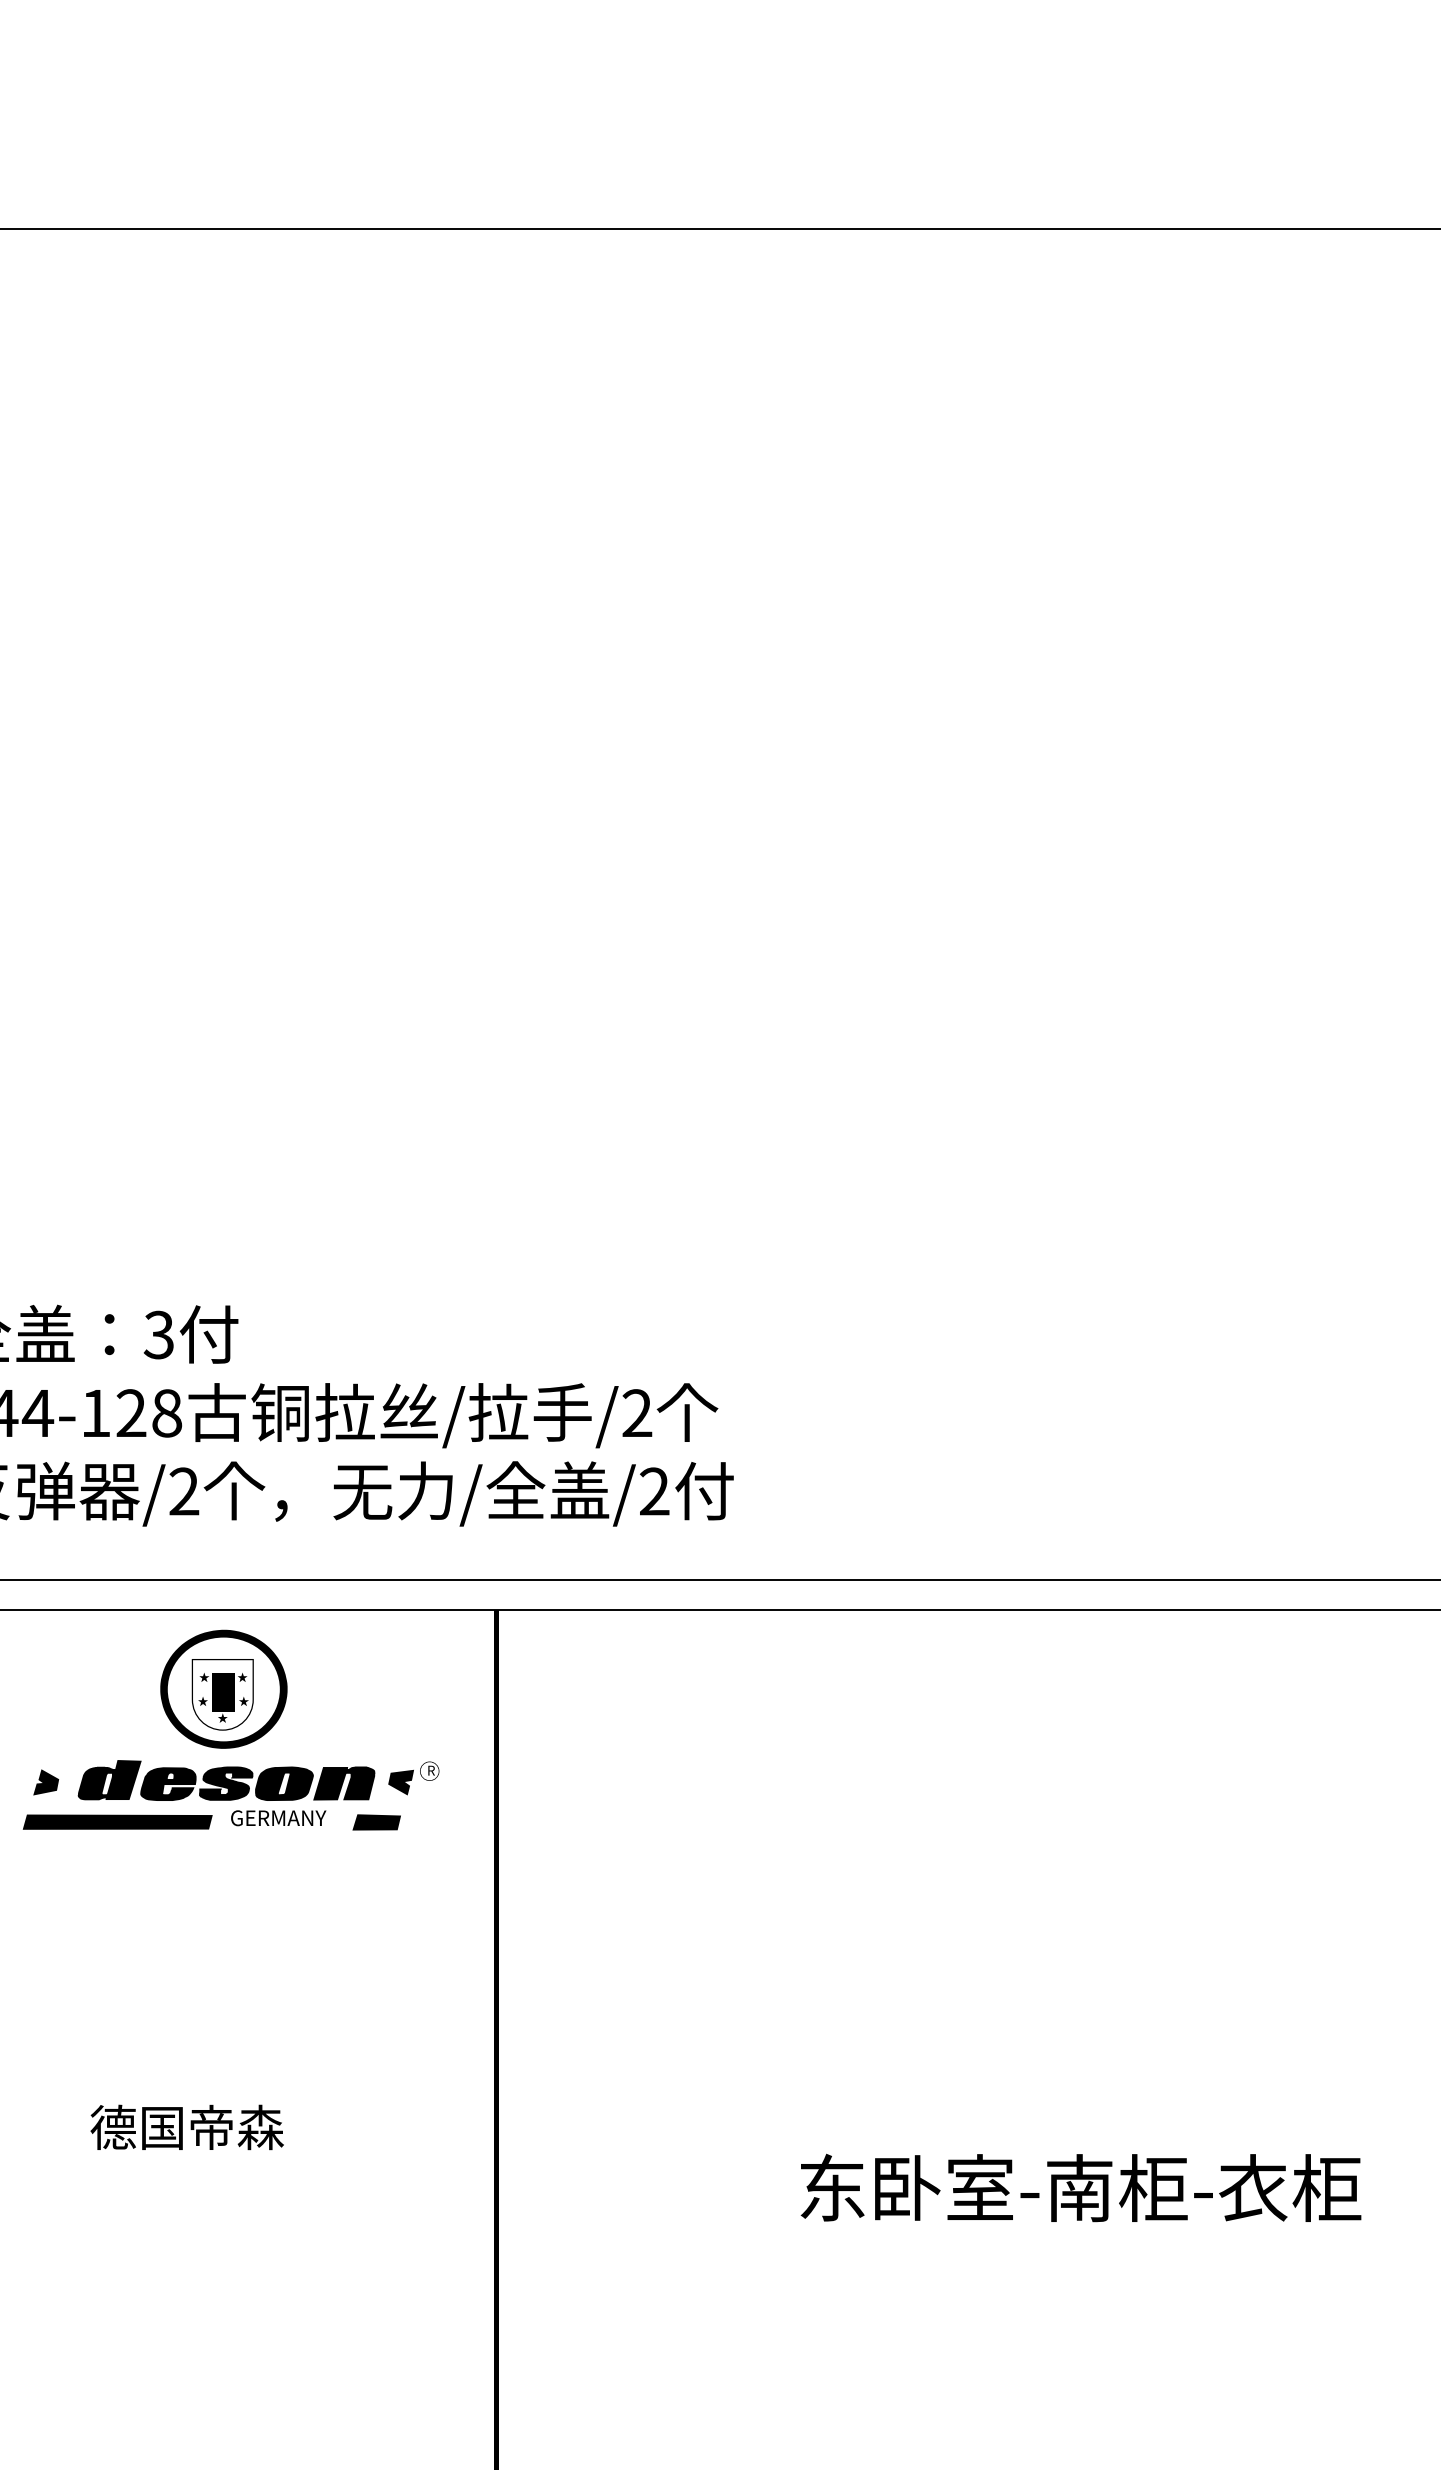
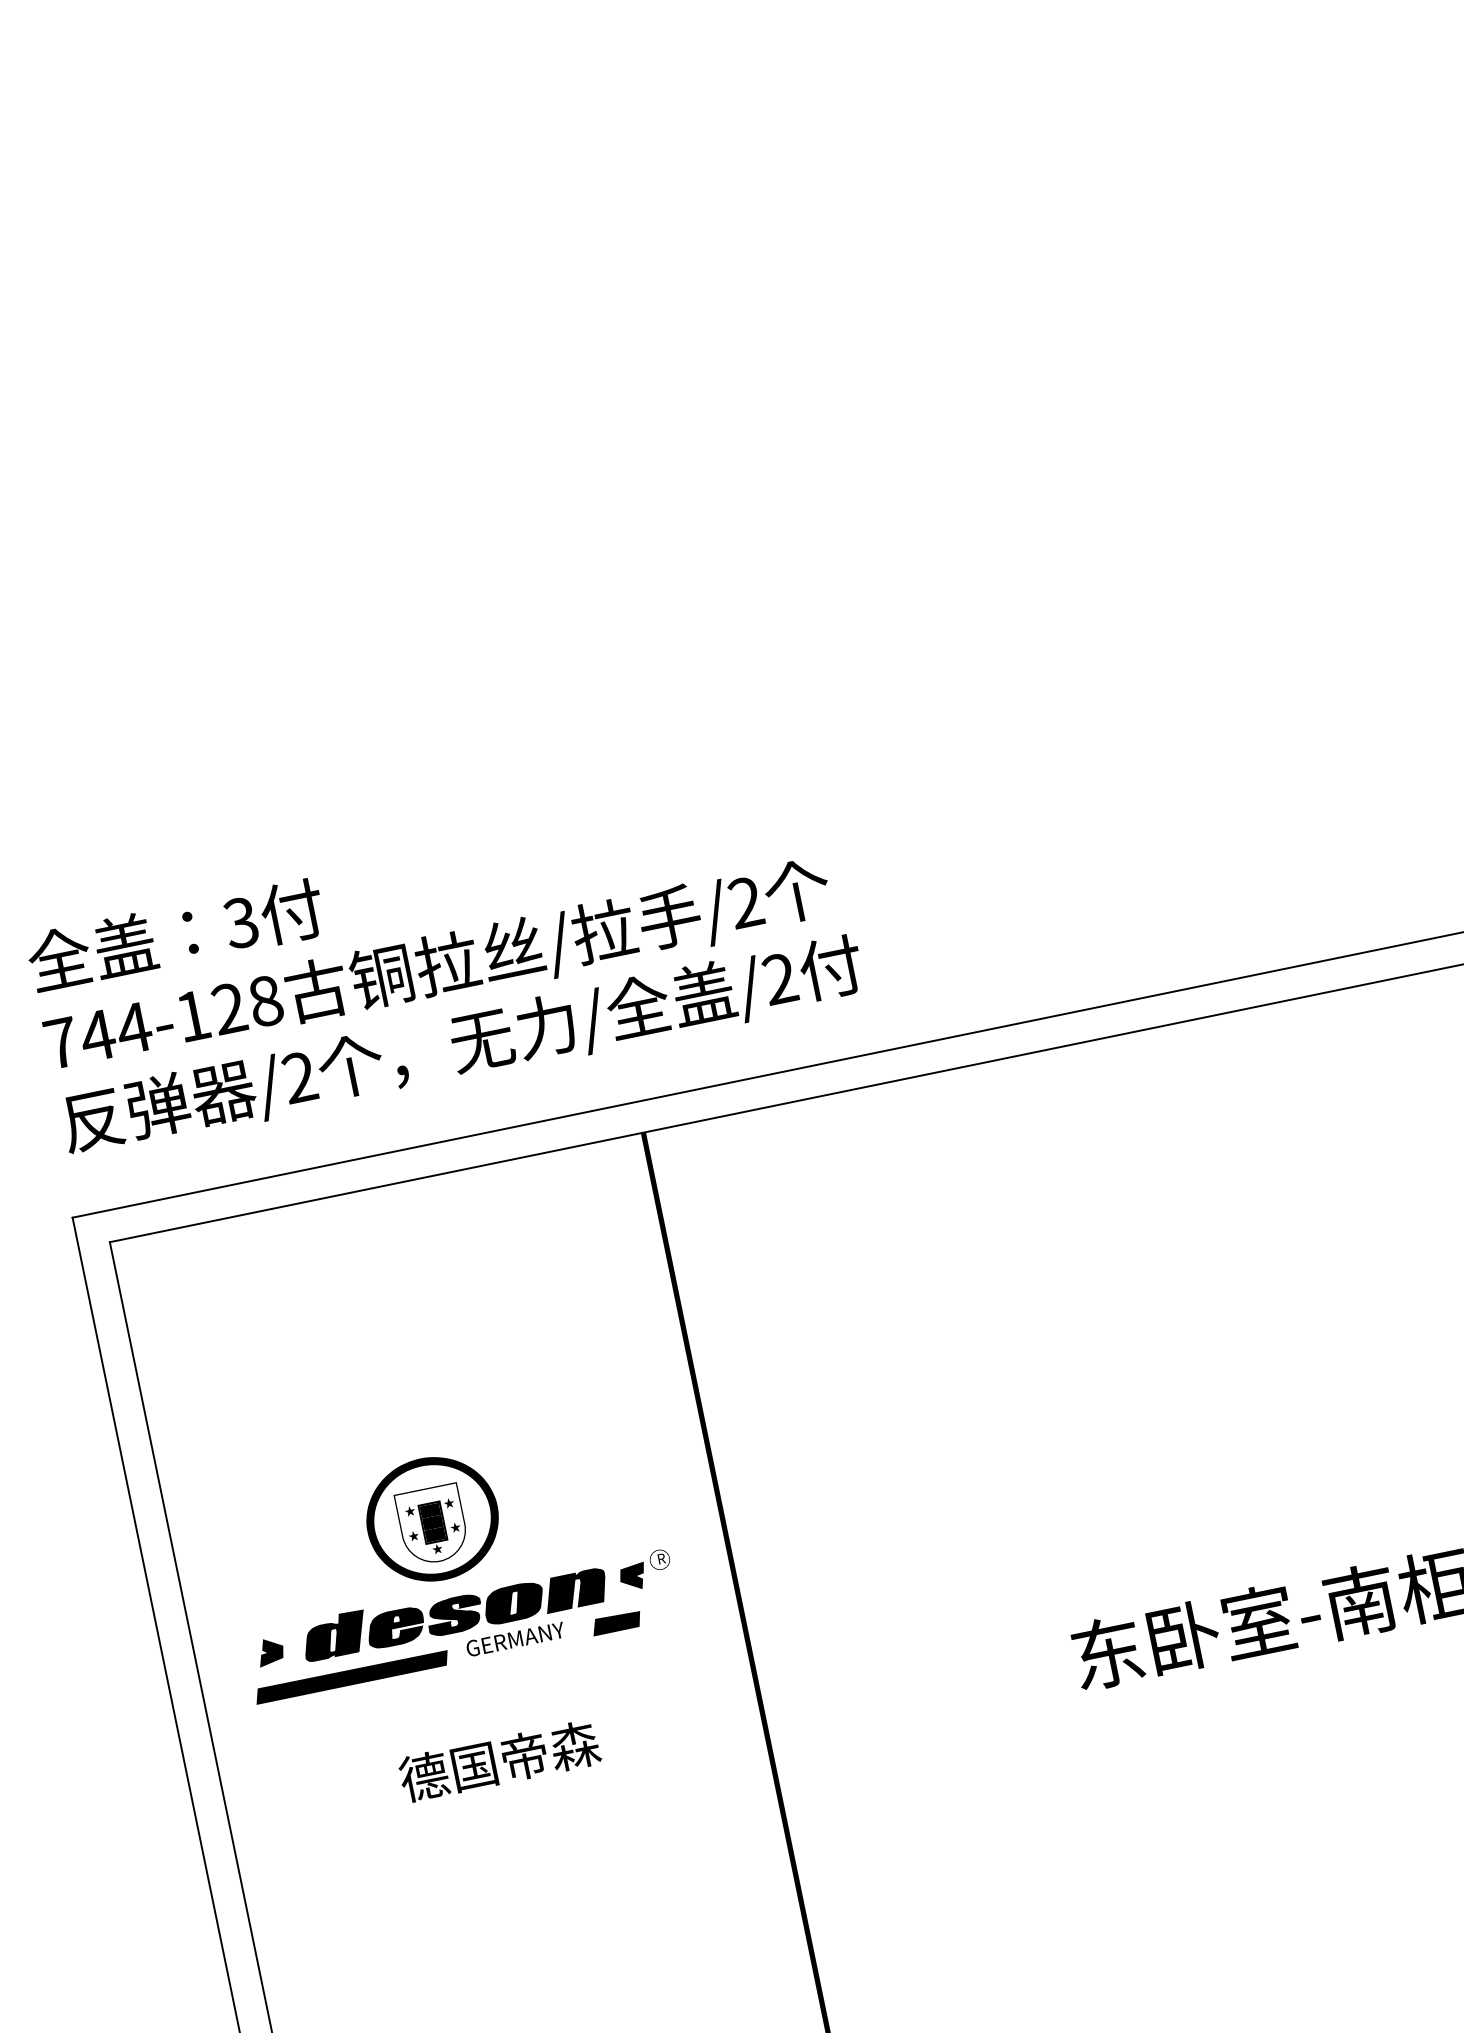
part: (230, 1729) -> (447, 1558), moved
text: (186, 2127) -> (498, 1761), moved

